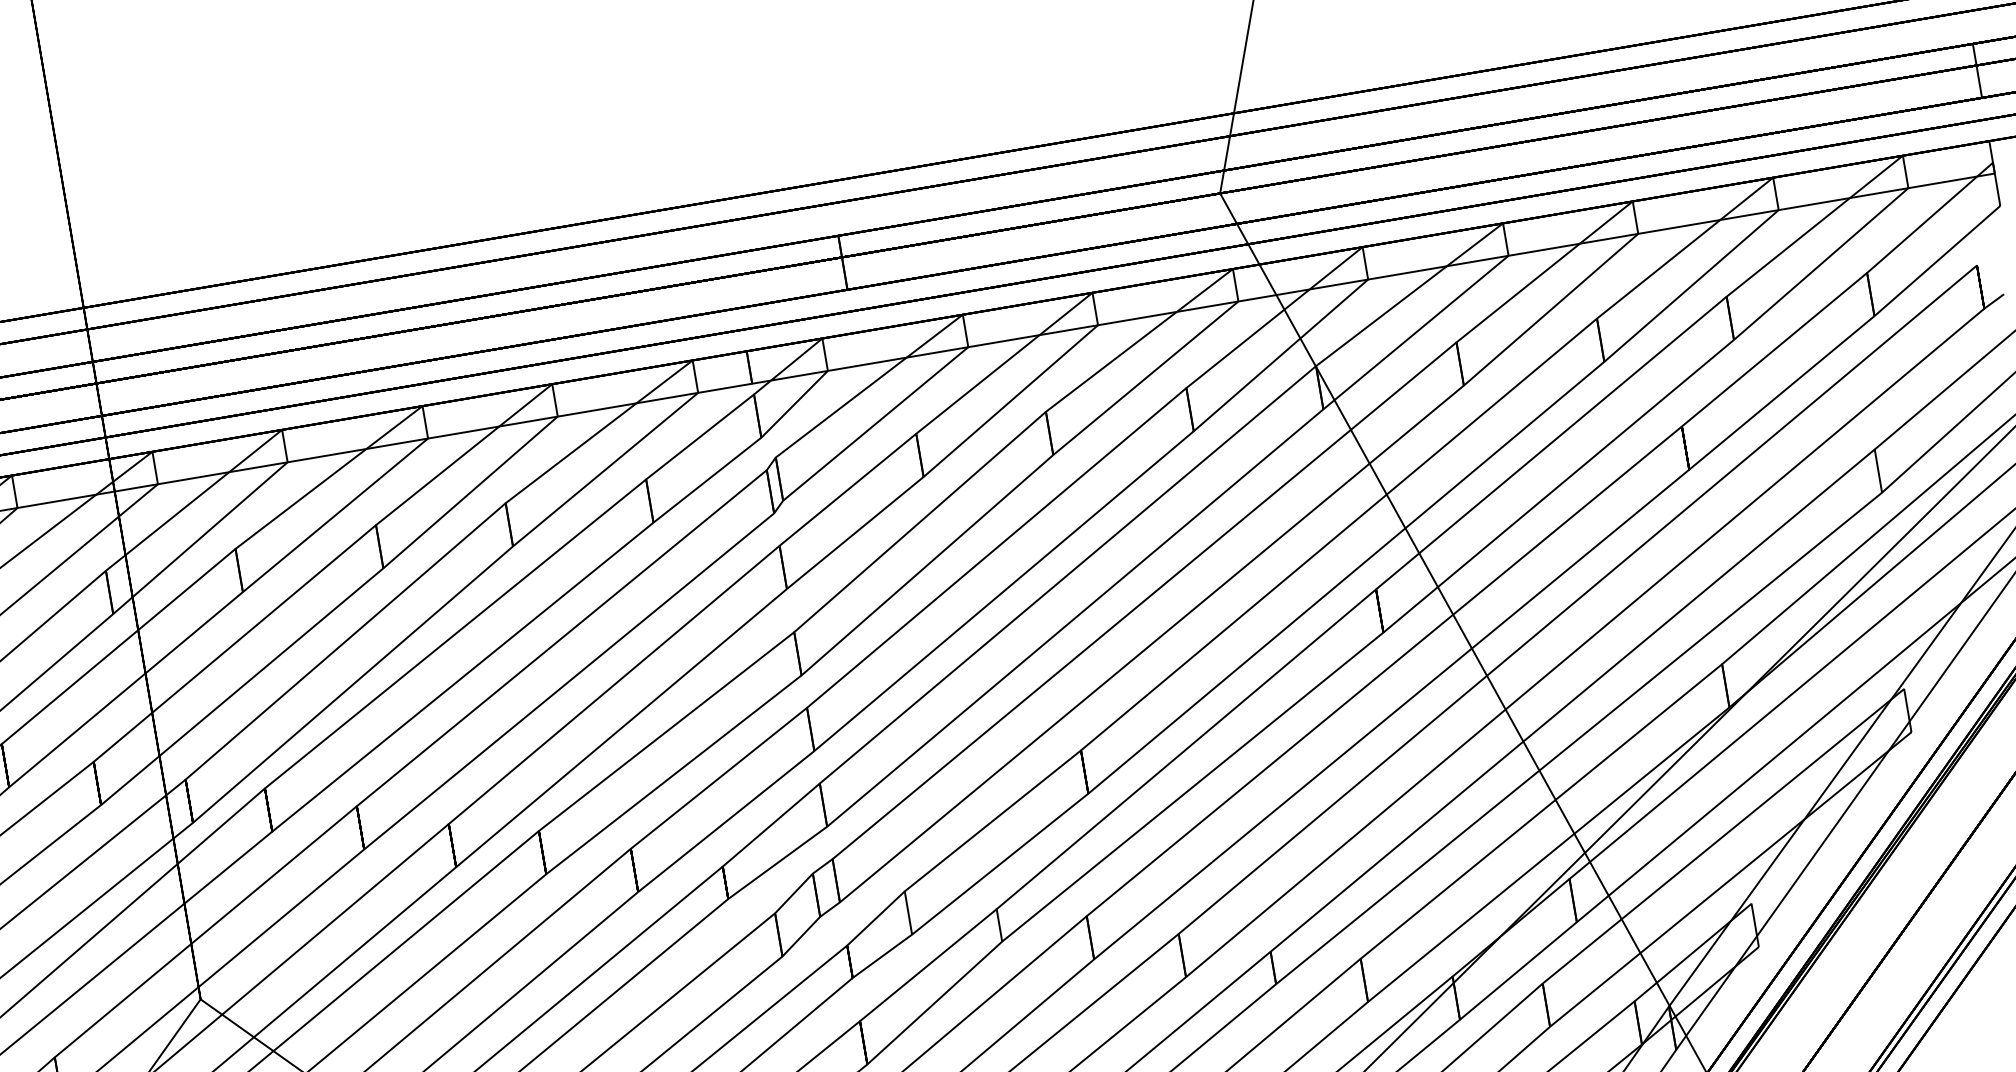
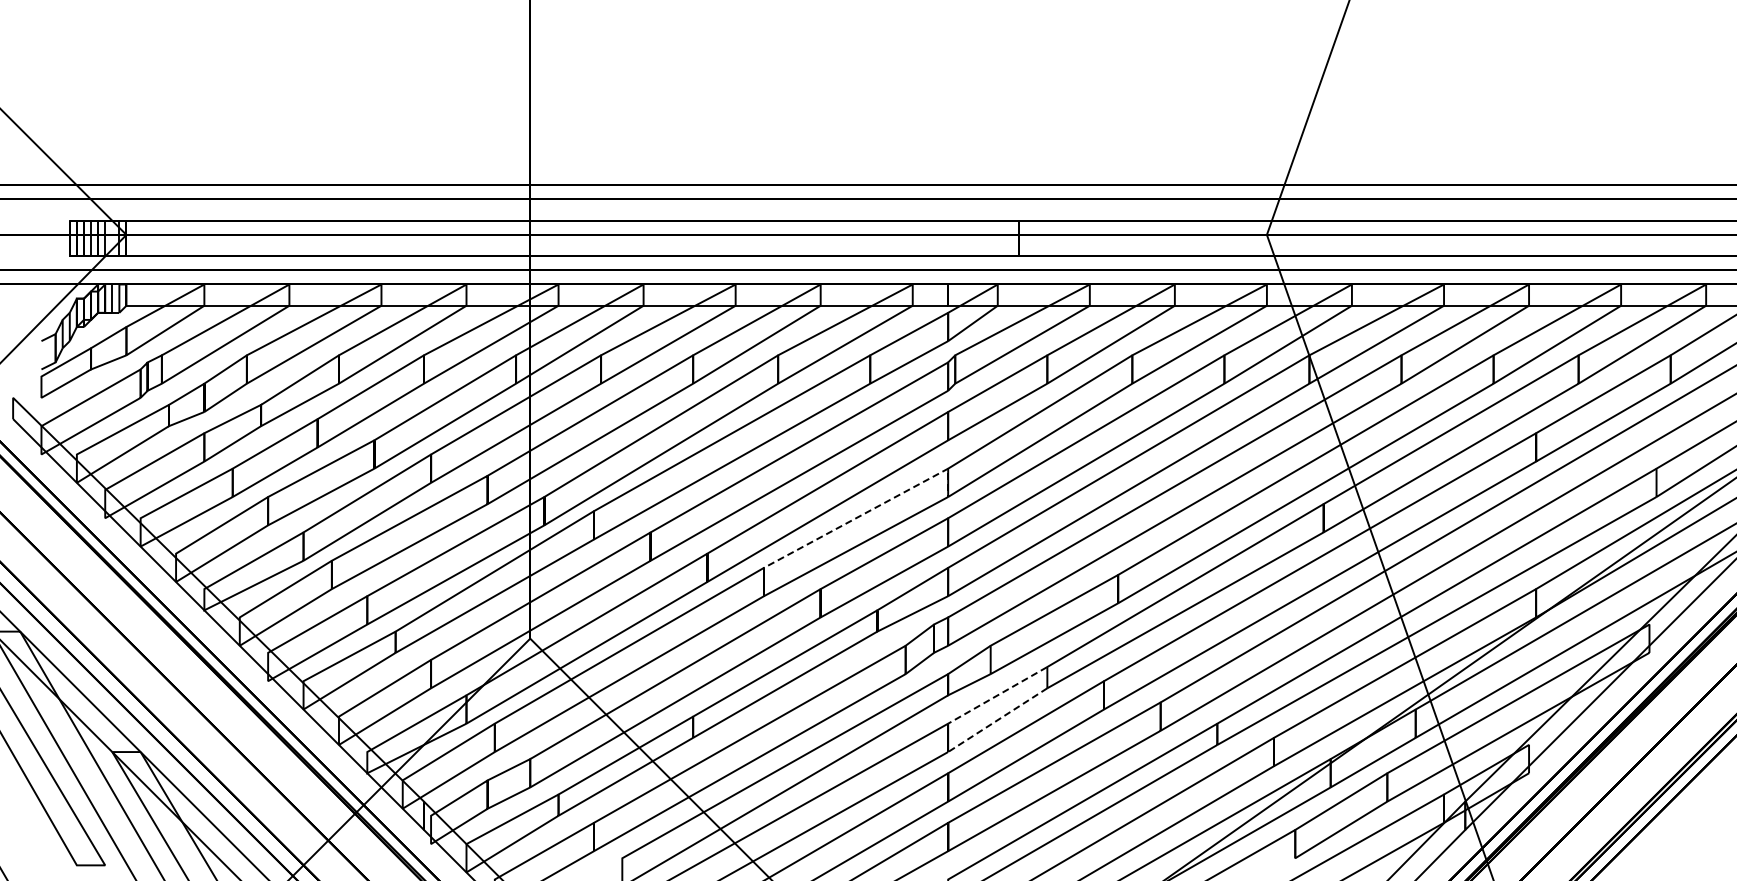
line: (667, 731) -> (856, 518), solid -> dashed
line: (864, 1045) -> (948, 739), solid -> dashed

